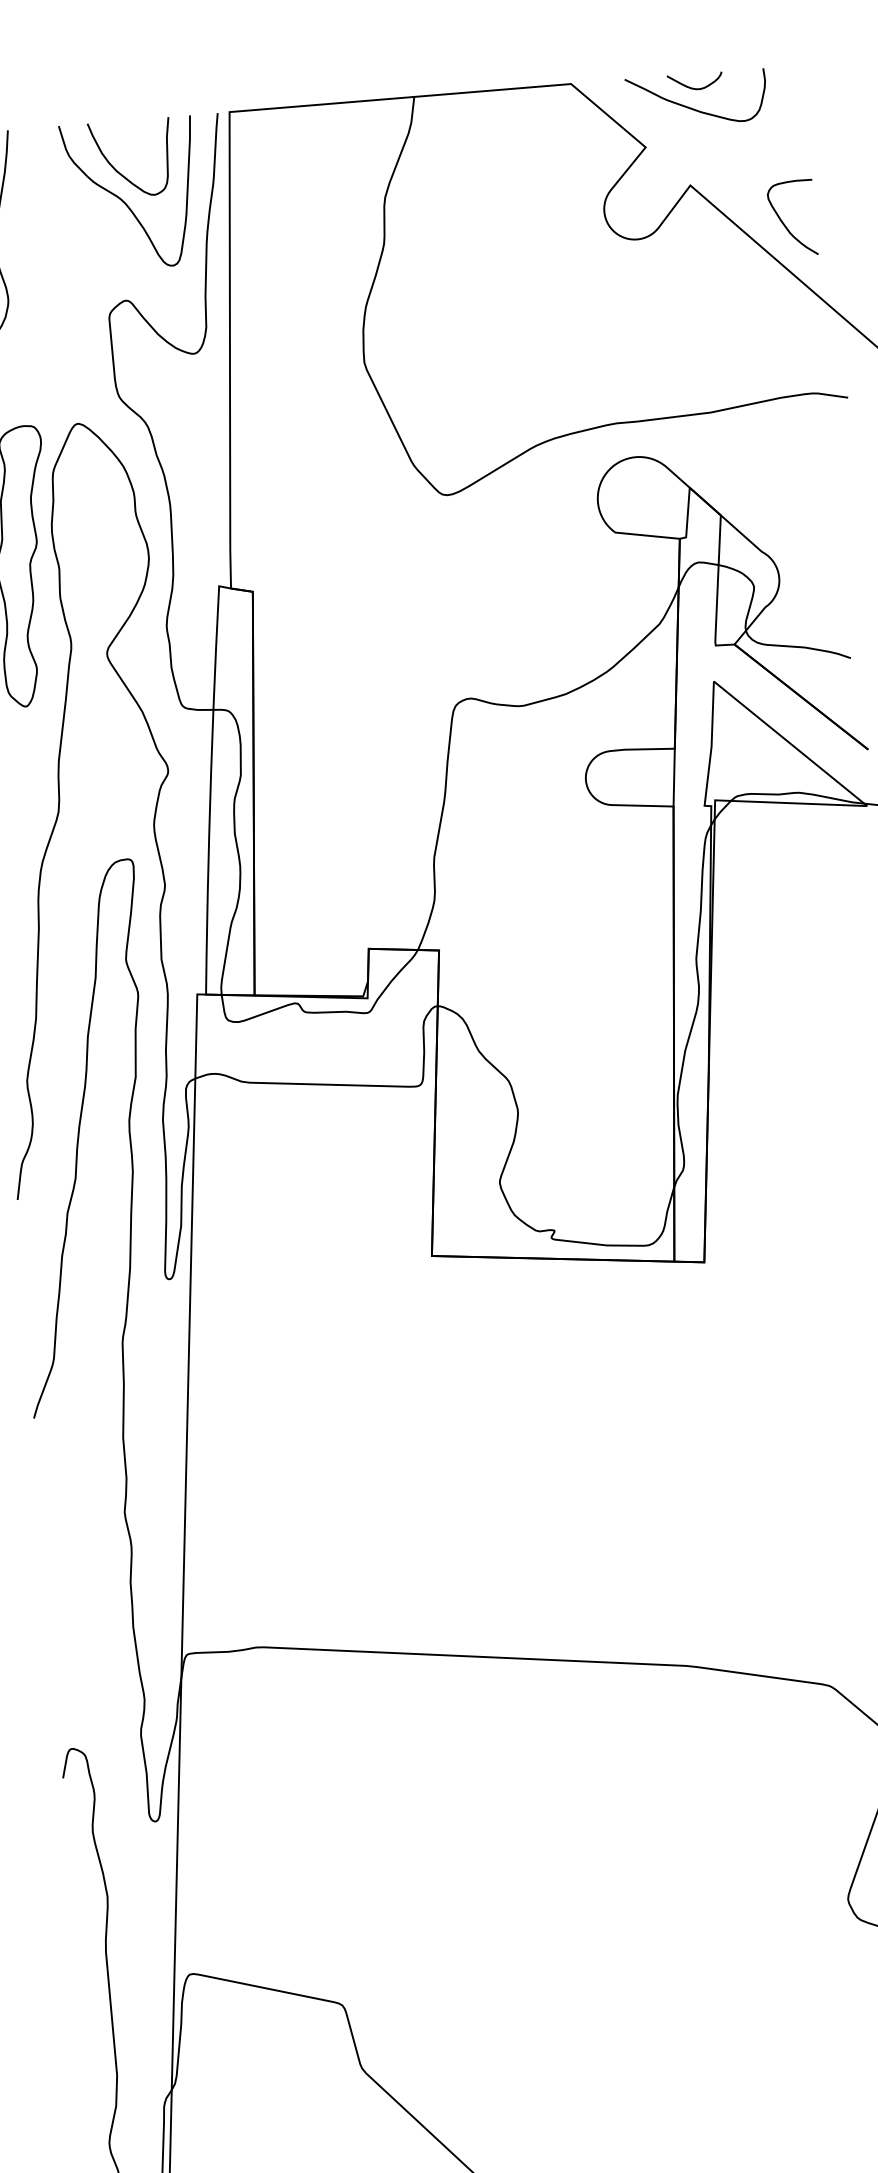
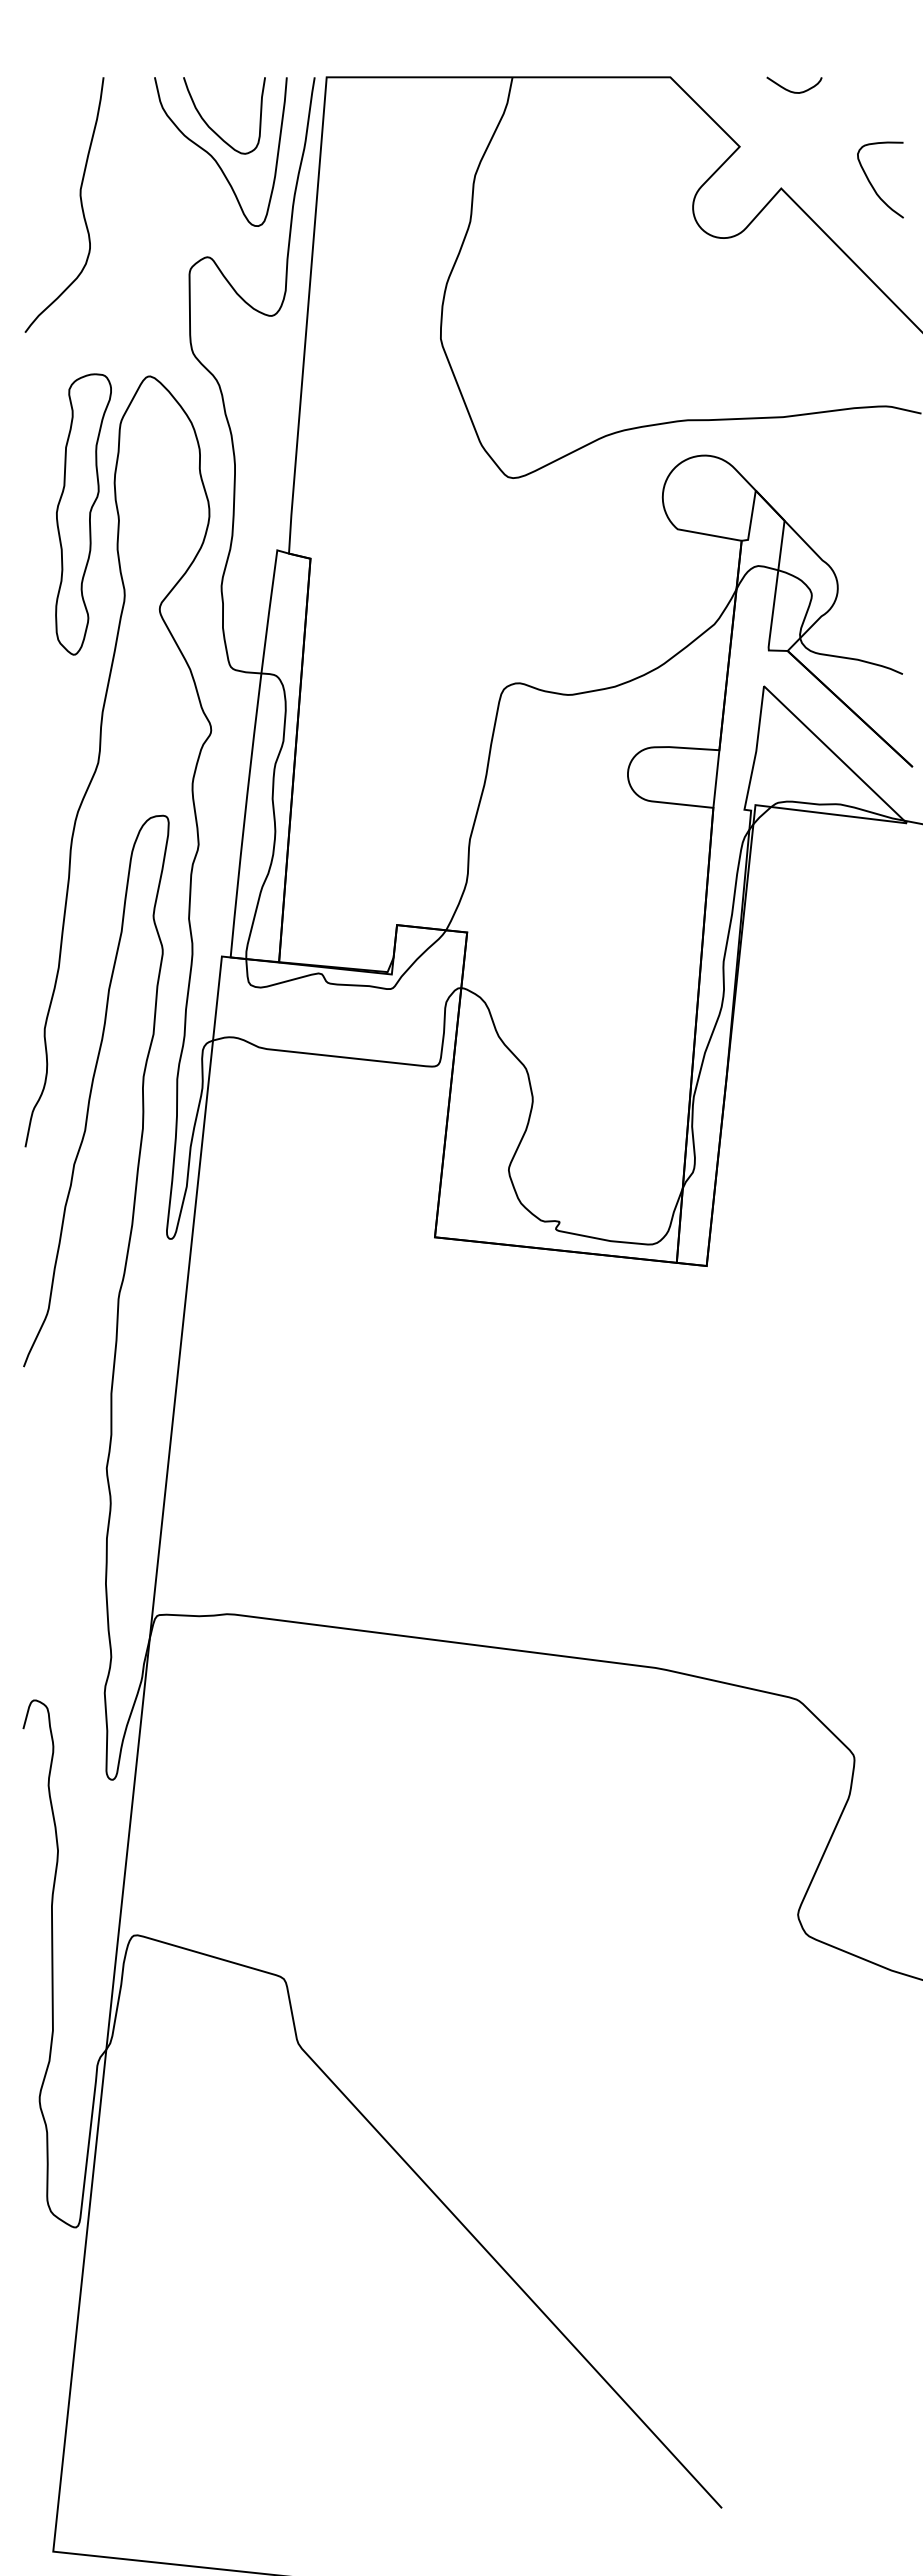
curve: (693, 108) -> (790, 111), removed
curve: (784, 223) -> (872, 184), moved

